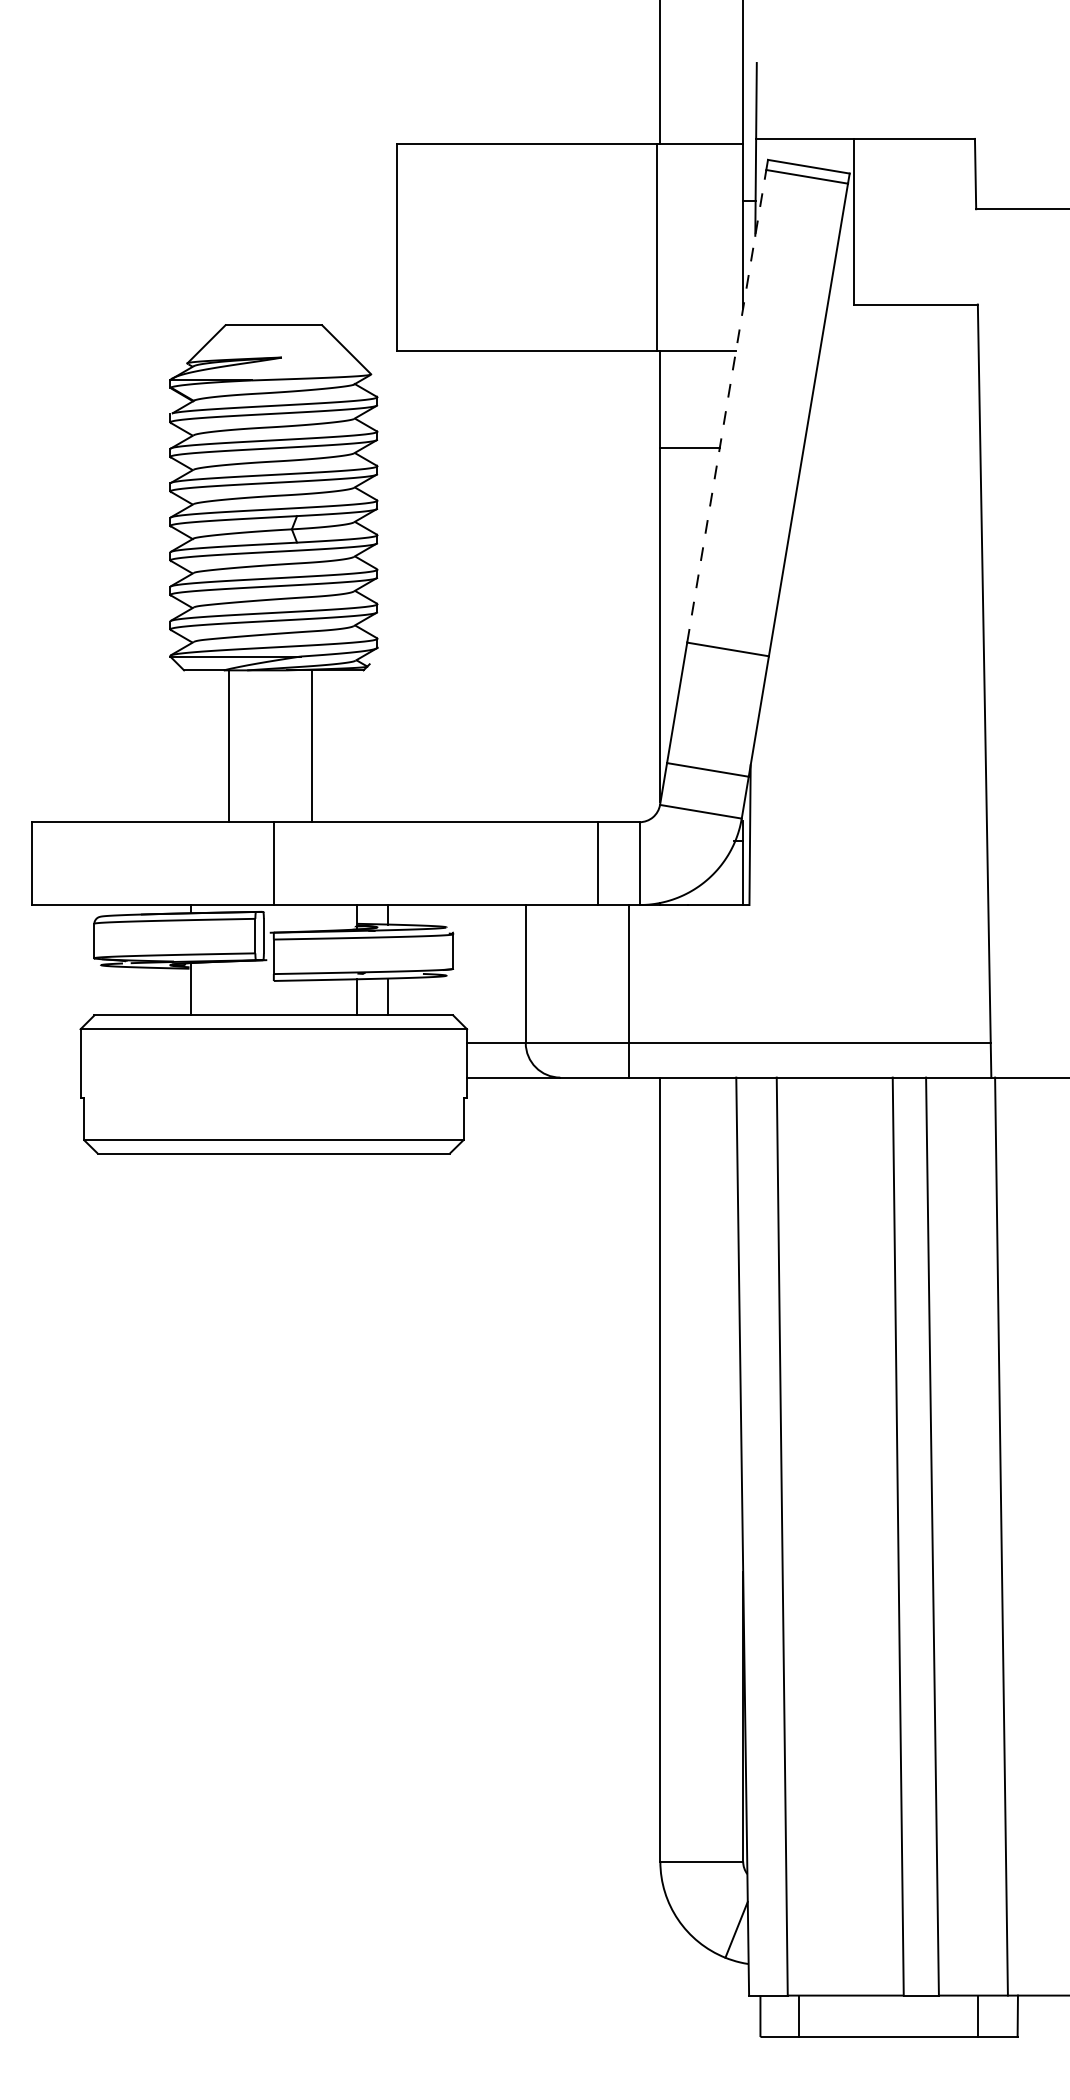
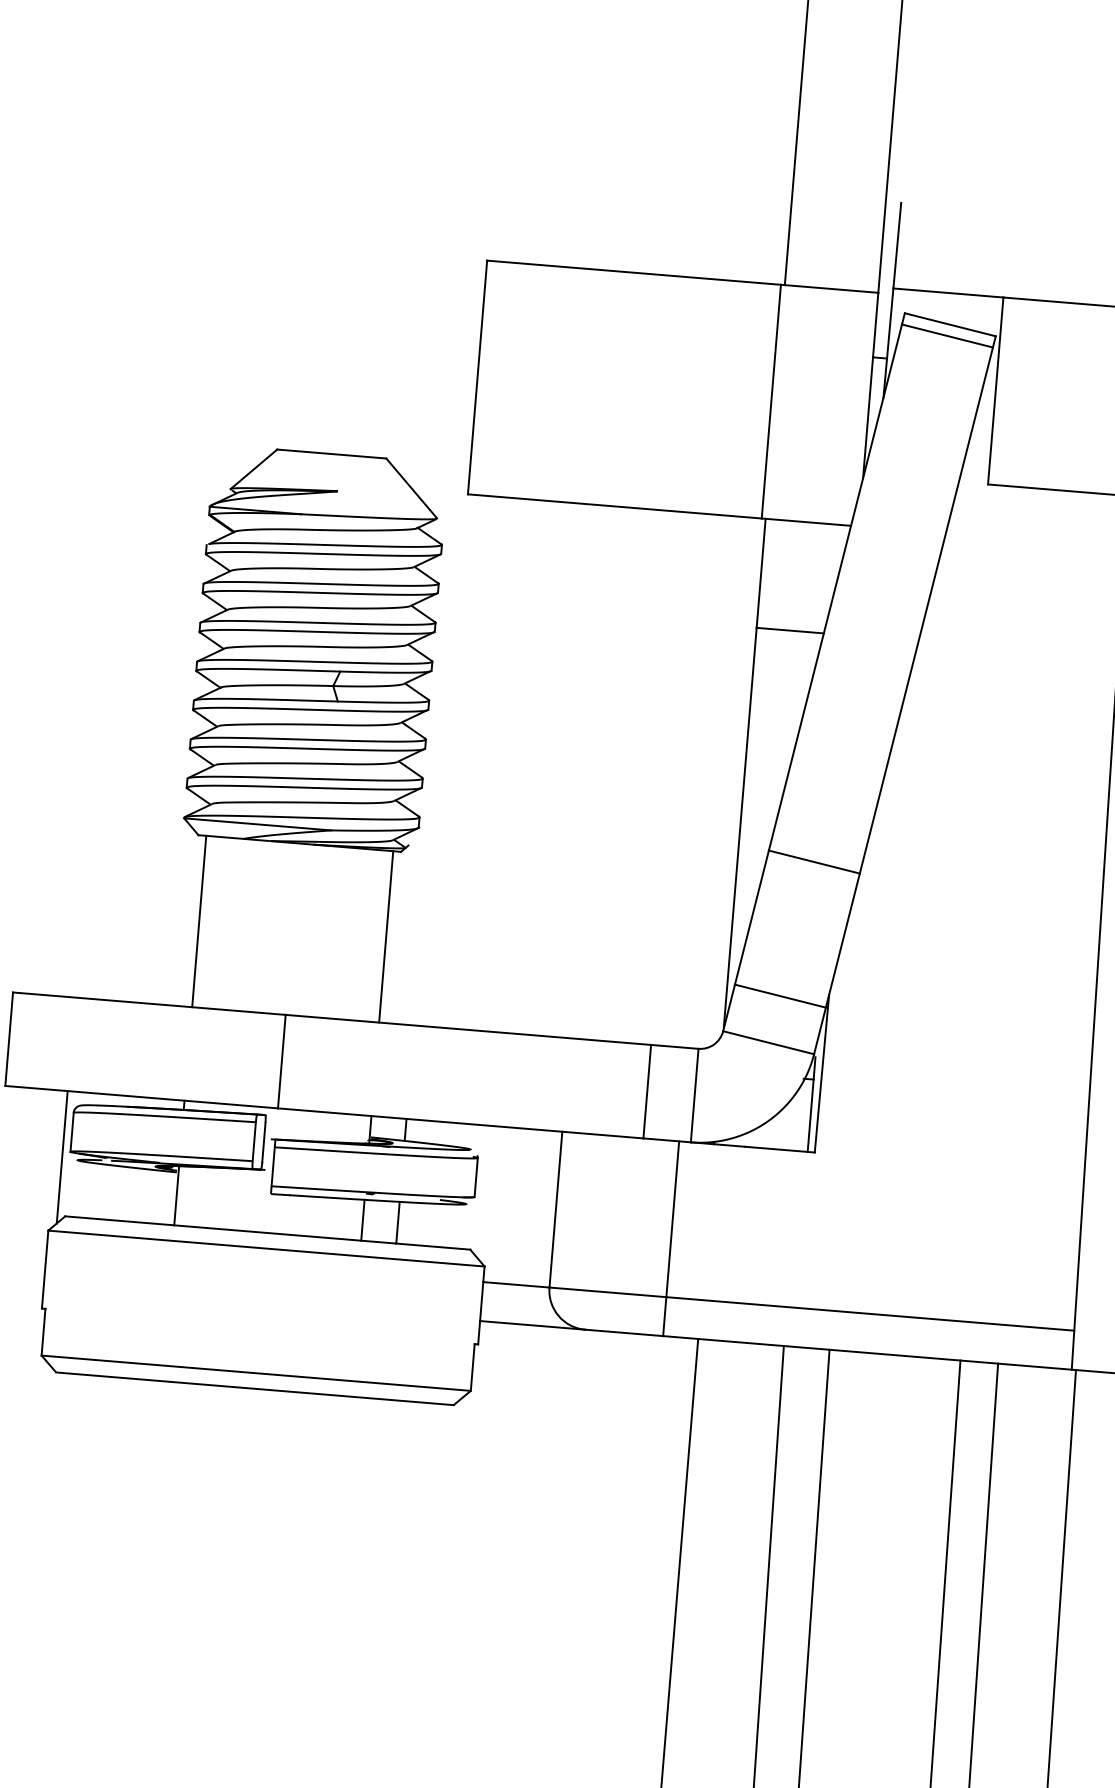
line: (726, 406) -> (835, 587), dashed -> solid
line: (229, 746) -> (199, 921), moved
line: (311, 746) -> (385, 937), moved
line: (87, 963) -> (62, 1157), added

